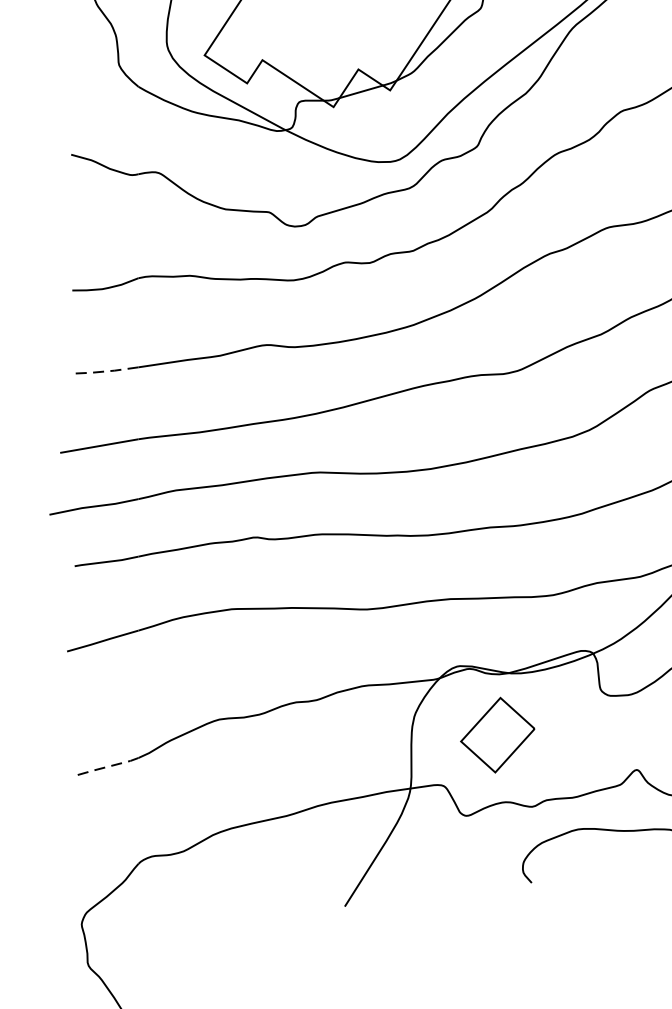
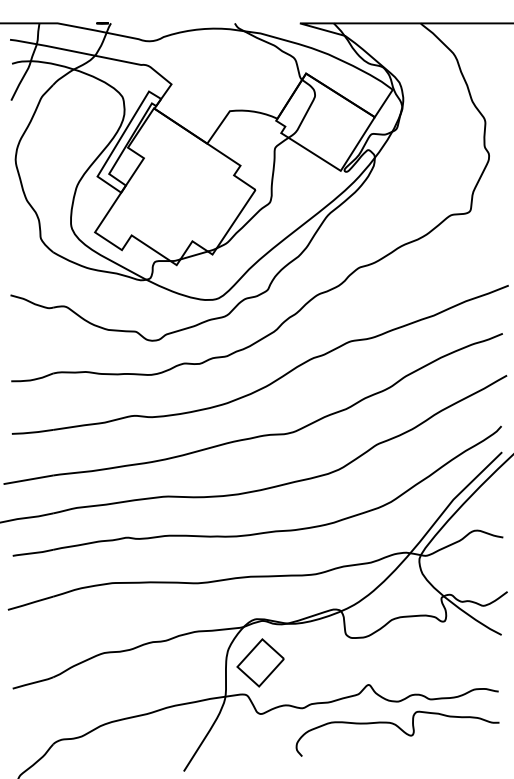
line: (105, 371) -> (32, 432), dashed -> solid
part: (497, 734) -> (260, 662), moved
line: (105, 767) -> (32, 683), dashed -> solid

